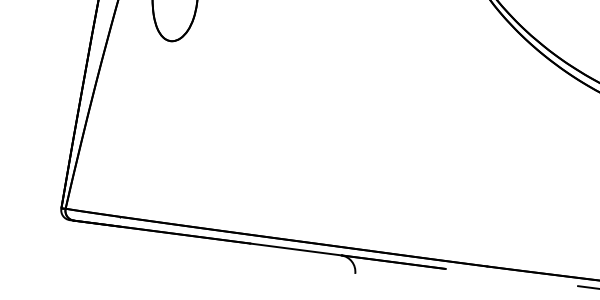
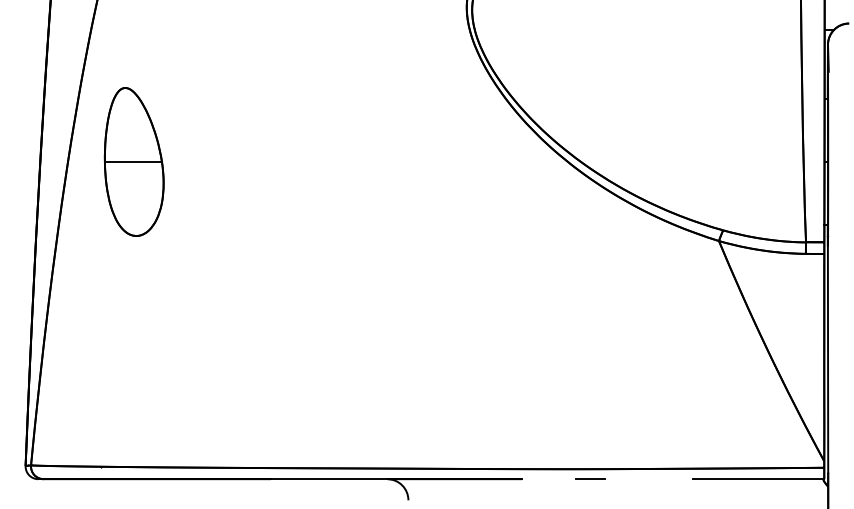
line: (498, 276) -> (590, 479), added

